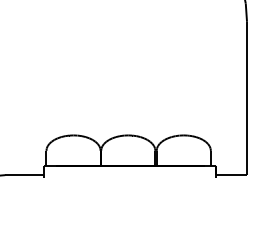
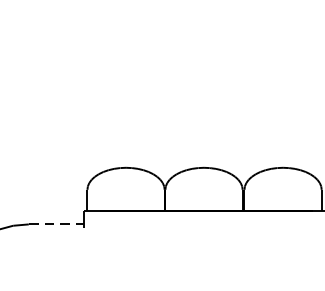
line: (25, 175) -> (57, 224), solid -> dashed

